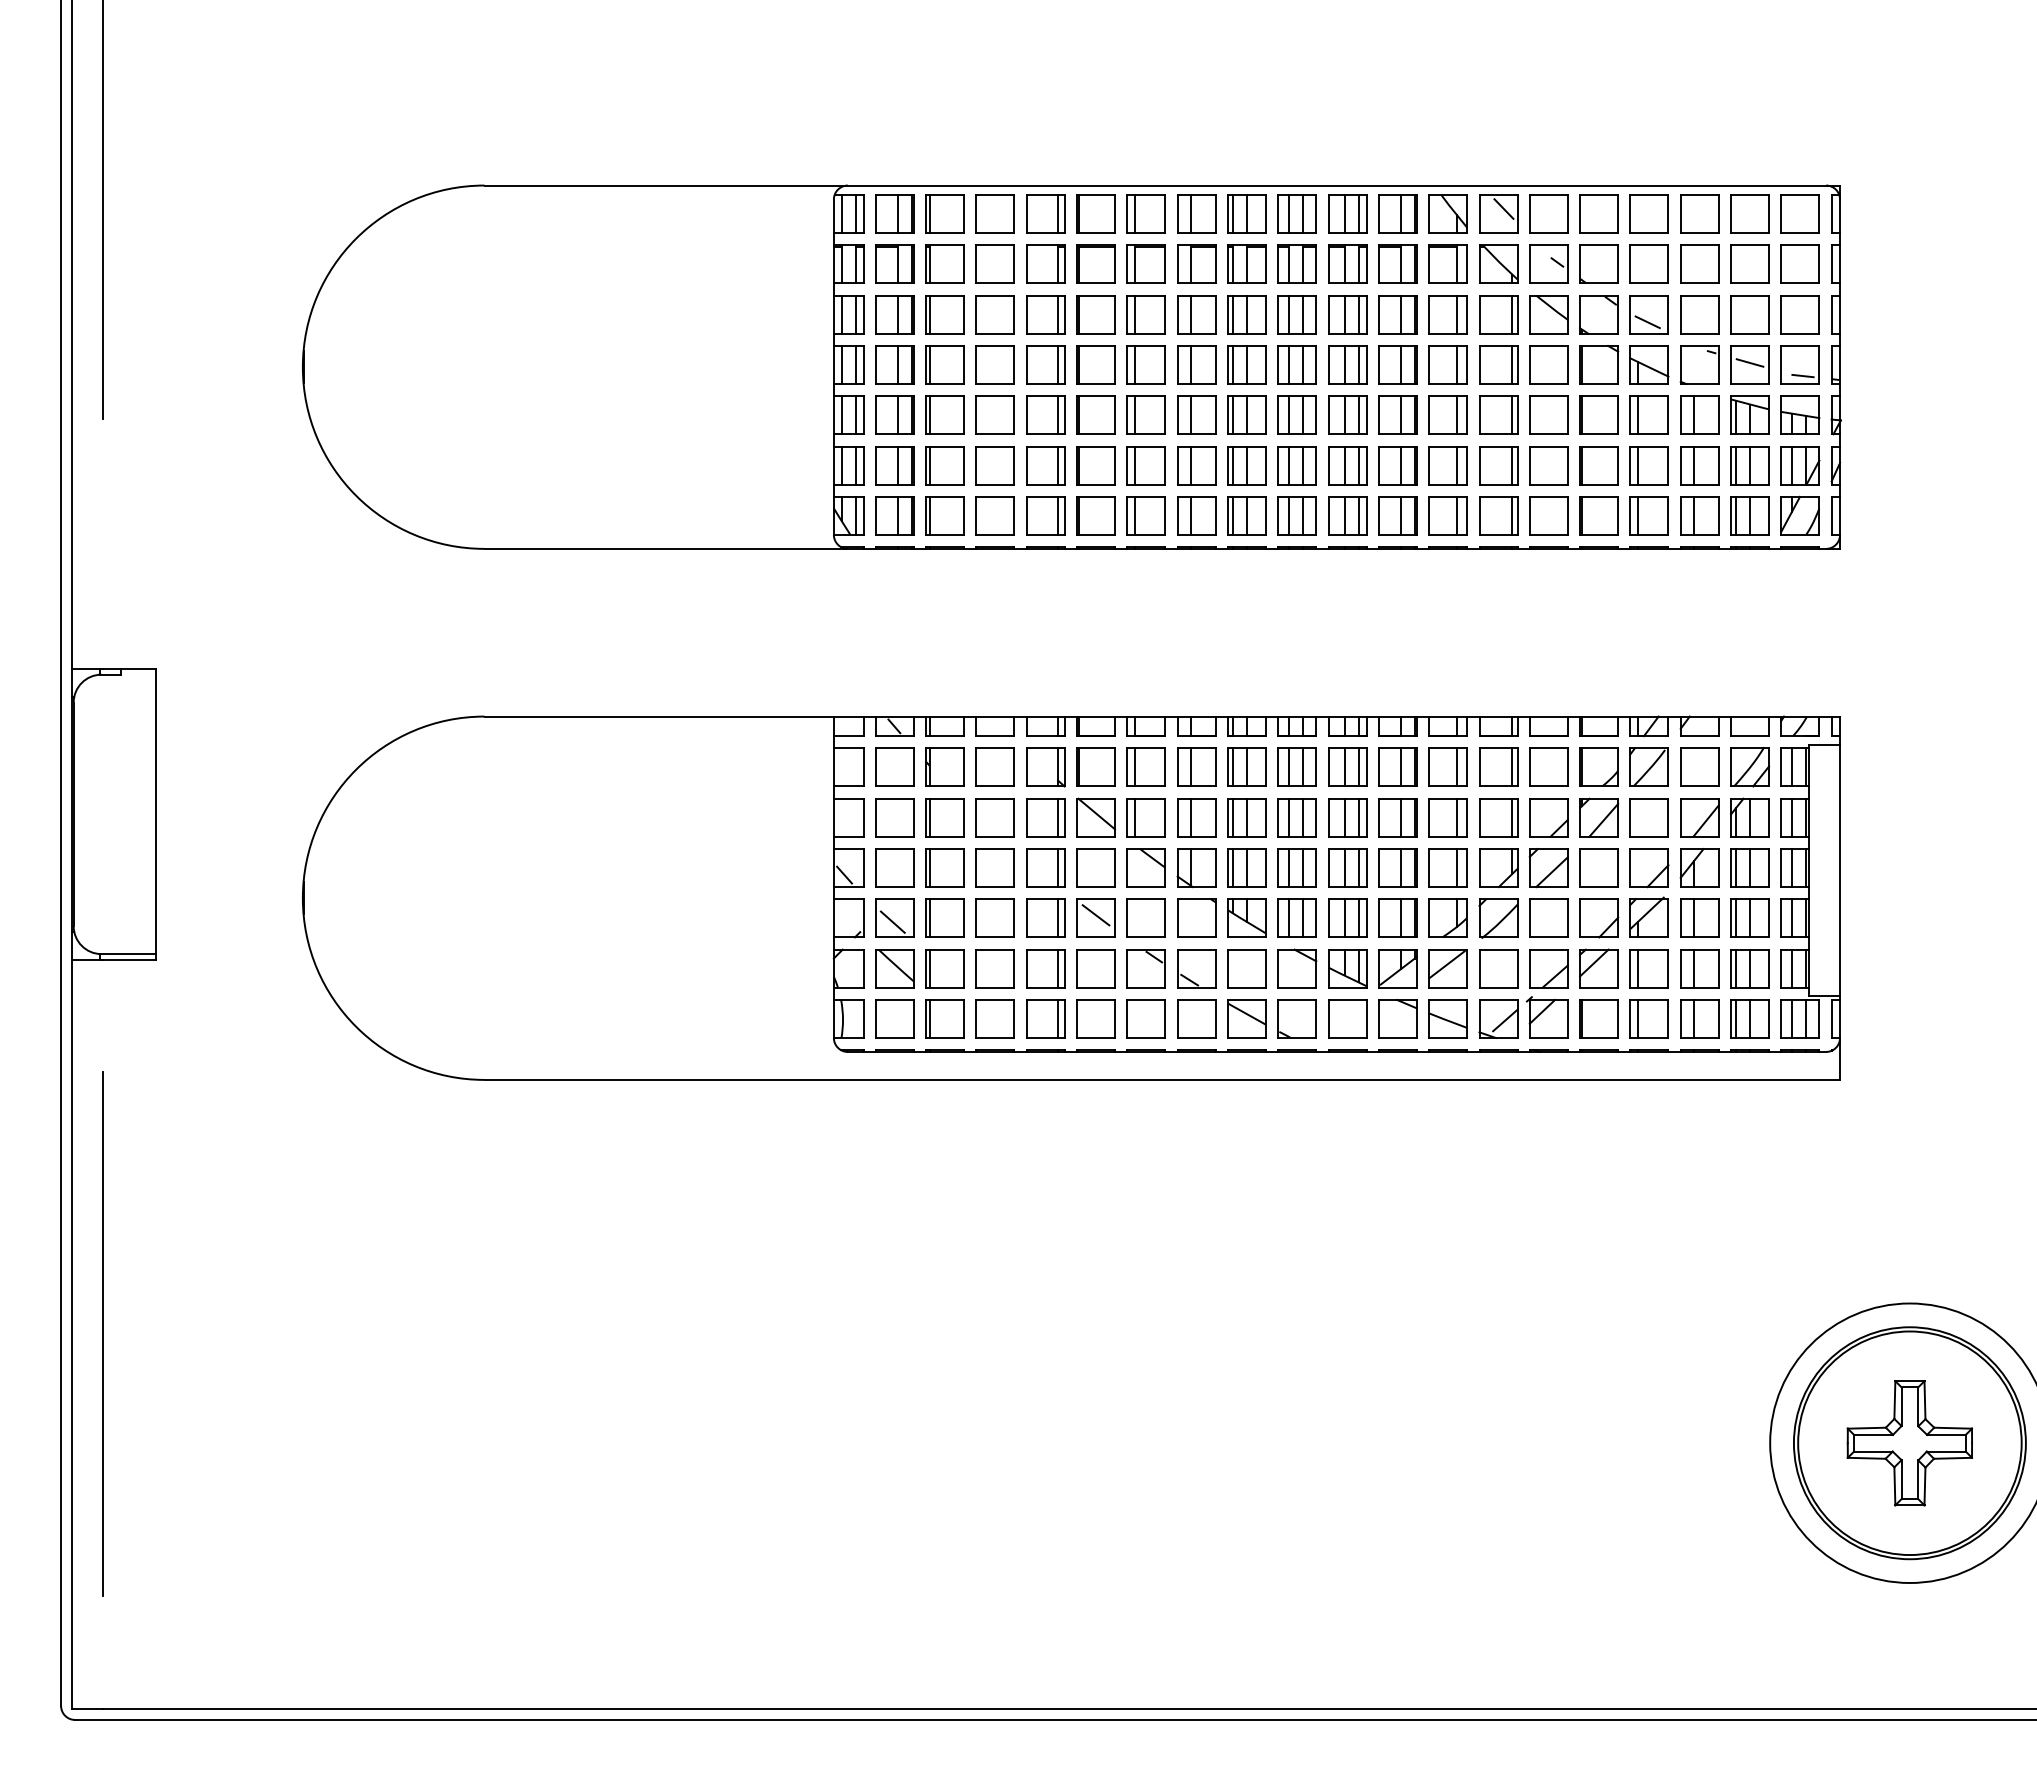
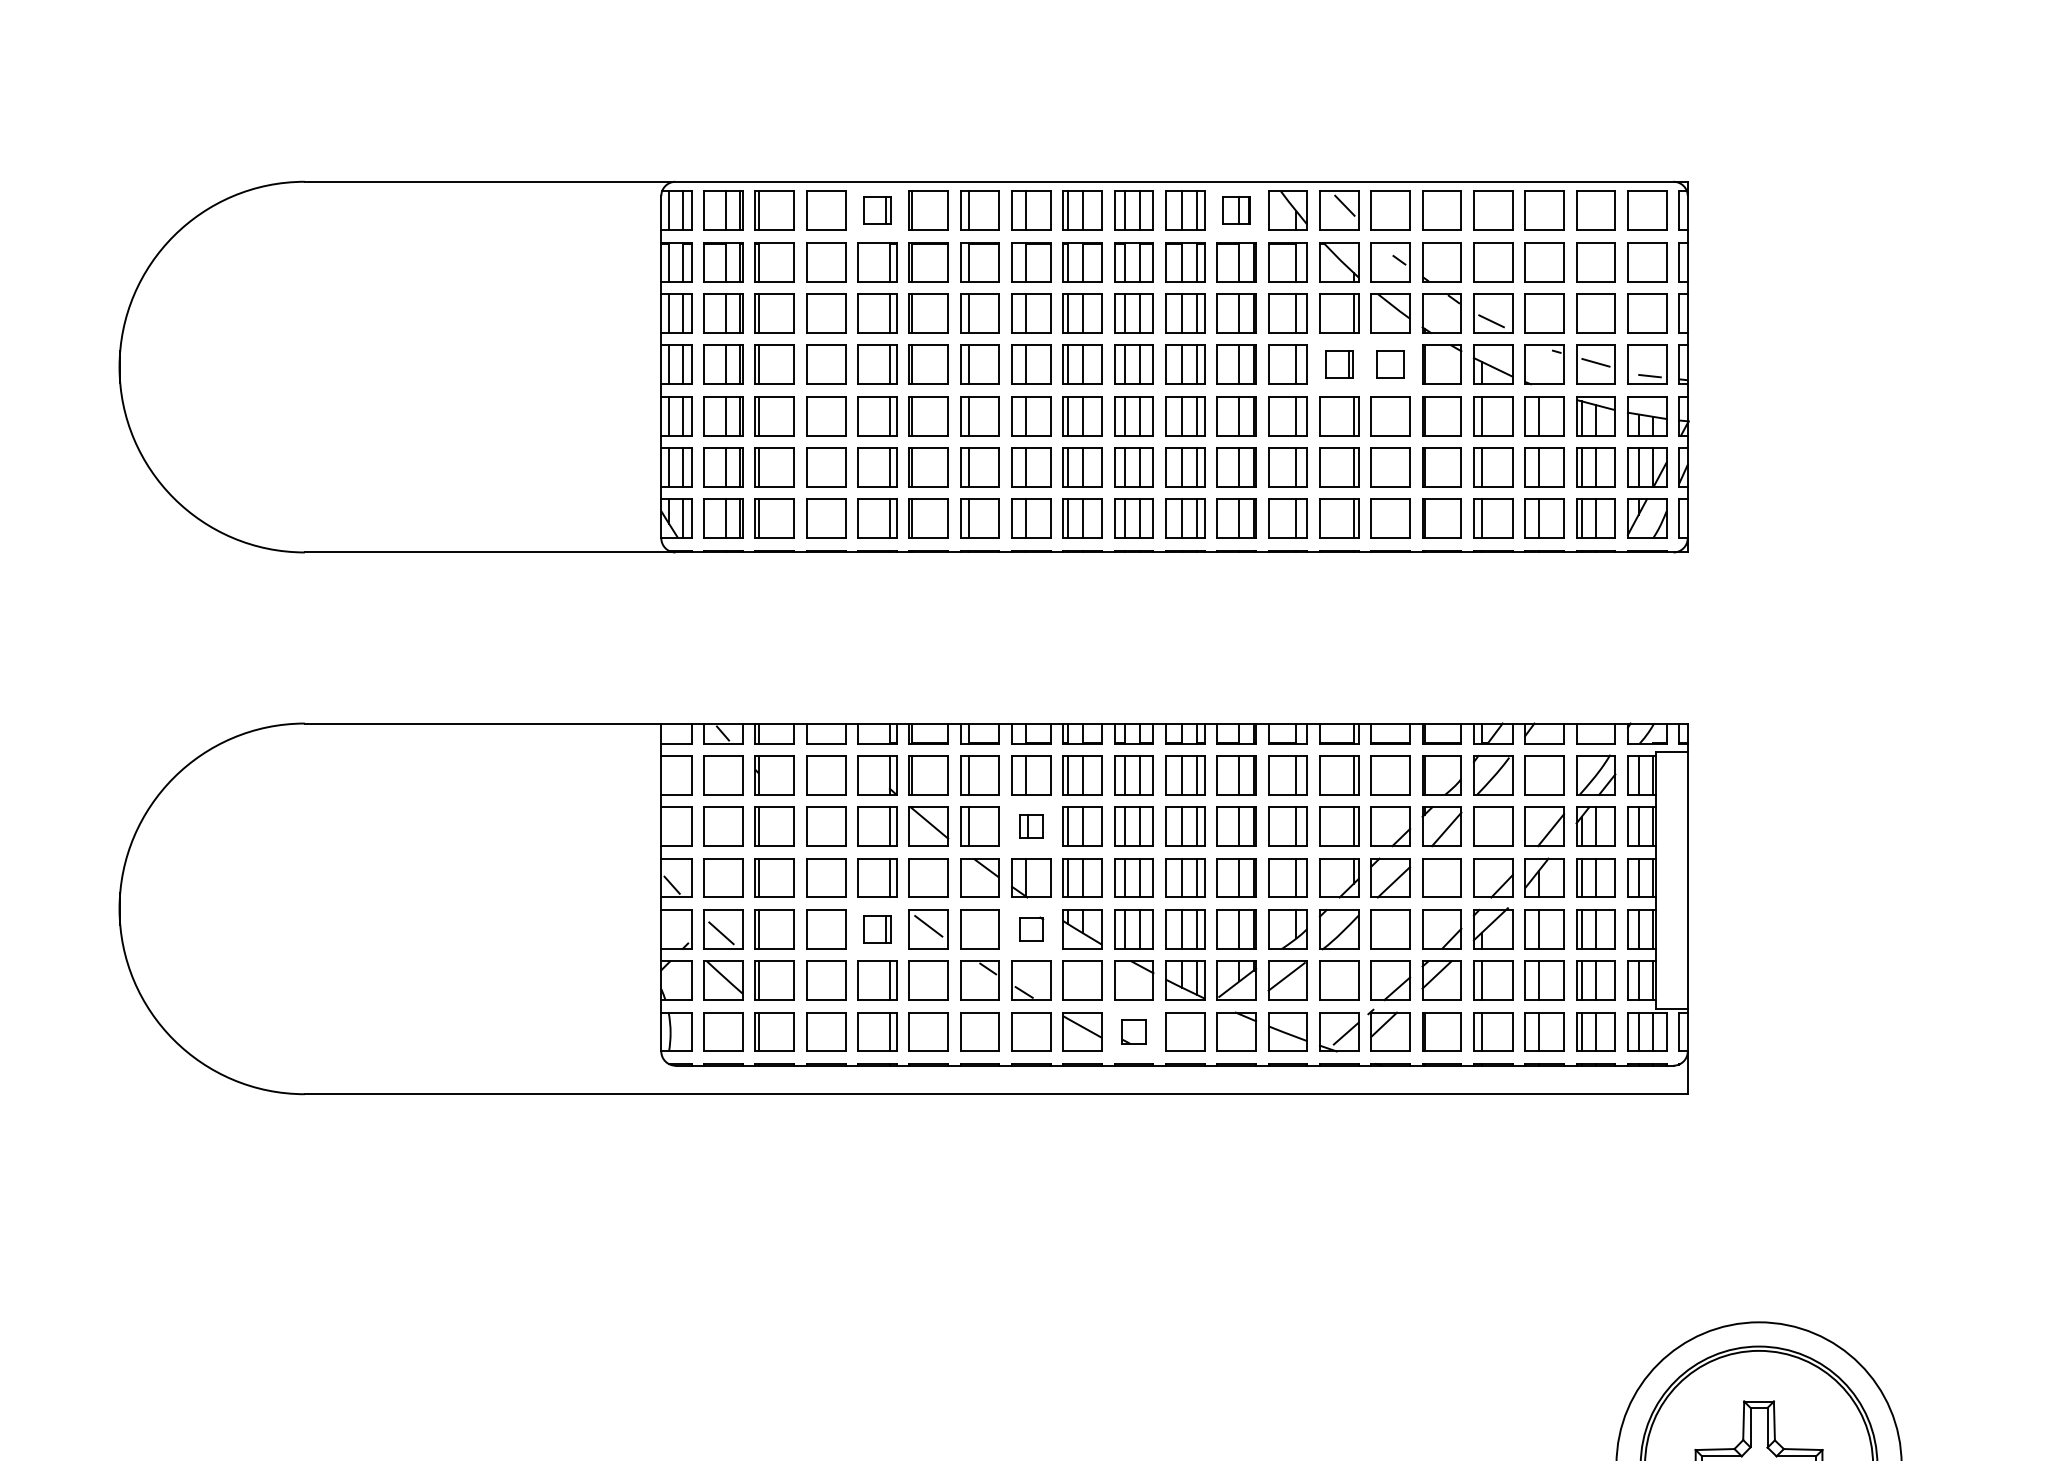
part: (1045, 213) -> (877, 210), size x0.7
part: (1397, 213) -> (1236, 210), size x0.7
part: (1498, 364) -> (1339, 364), size x0.7
part: (1548, 364) -> (1390, 364), size x0.7
part: (1196, 817) -> (1031, 826), size x0.6
part: (1045, 917) -> (877, 928), size x0.7
part: (1196, 917) -> (1031, 928), size x0.6
part: (1296, 1018) -> (1133, 1031), size x0.6

